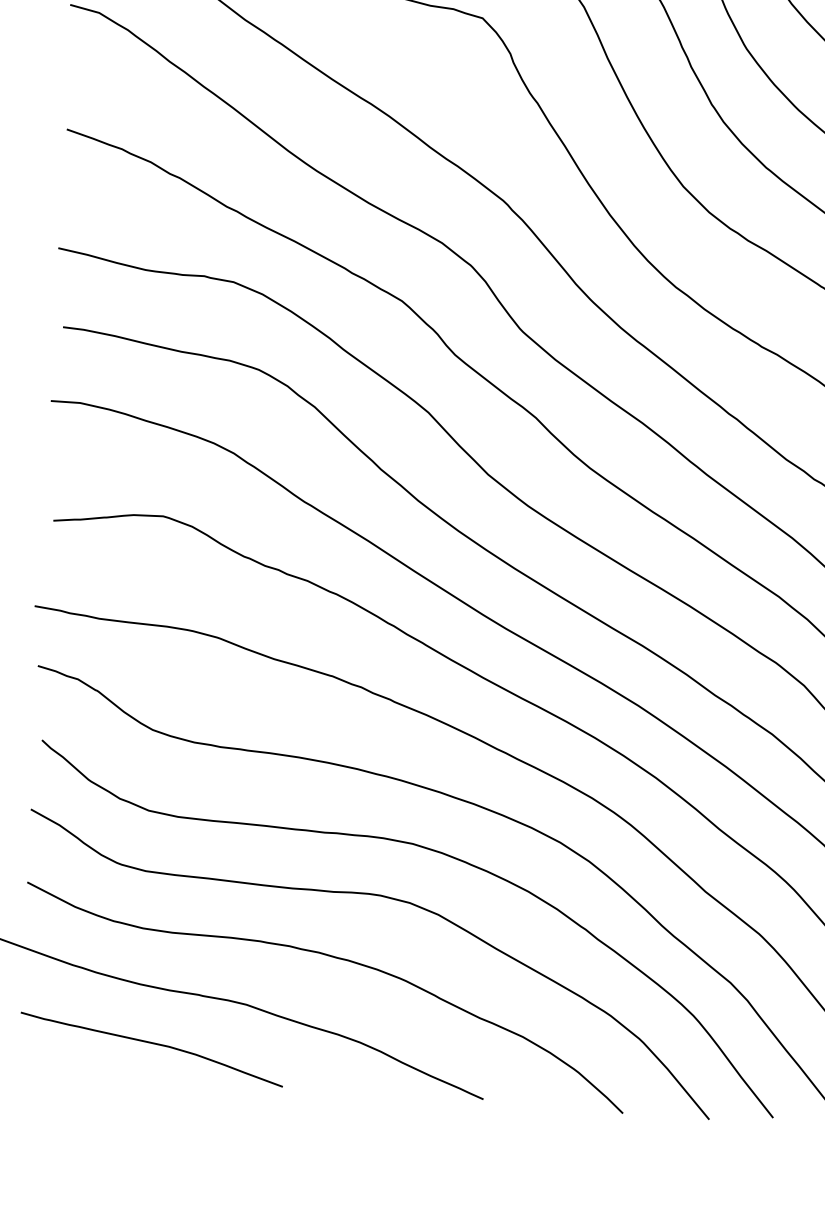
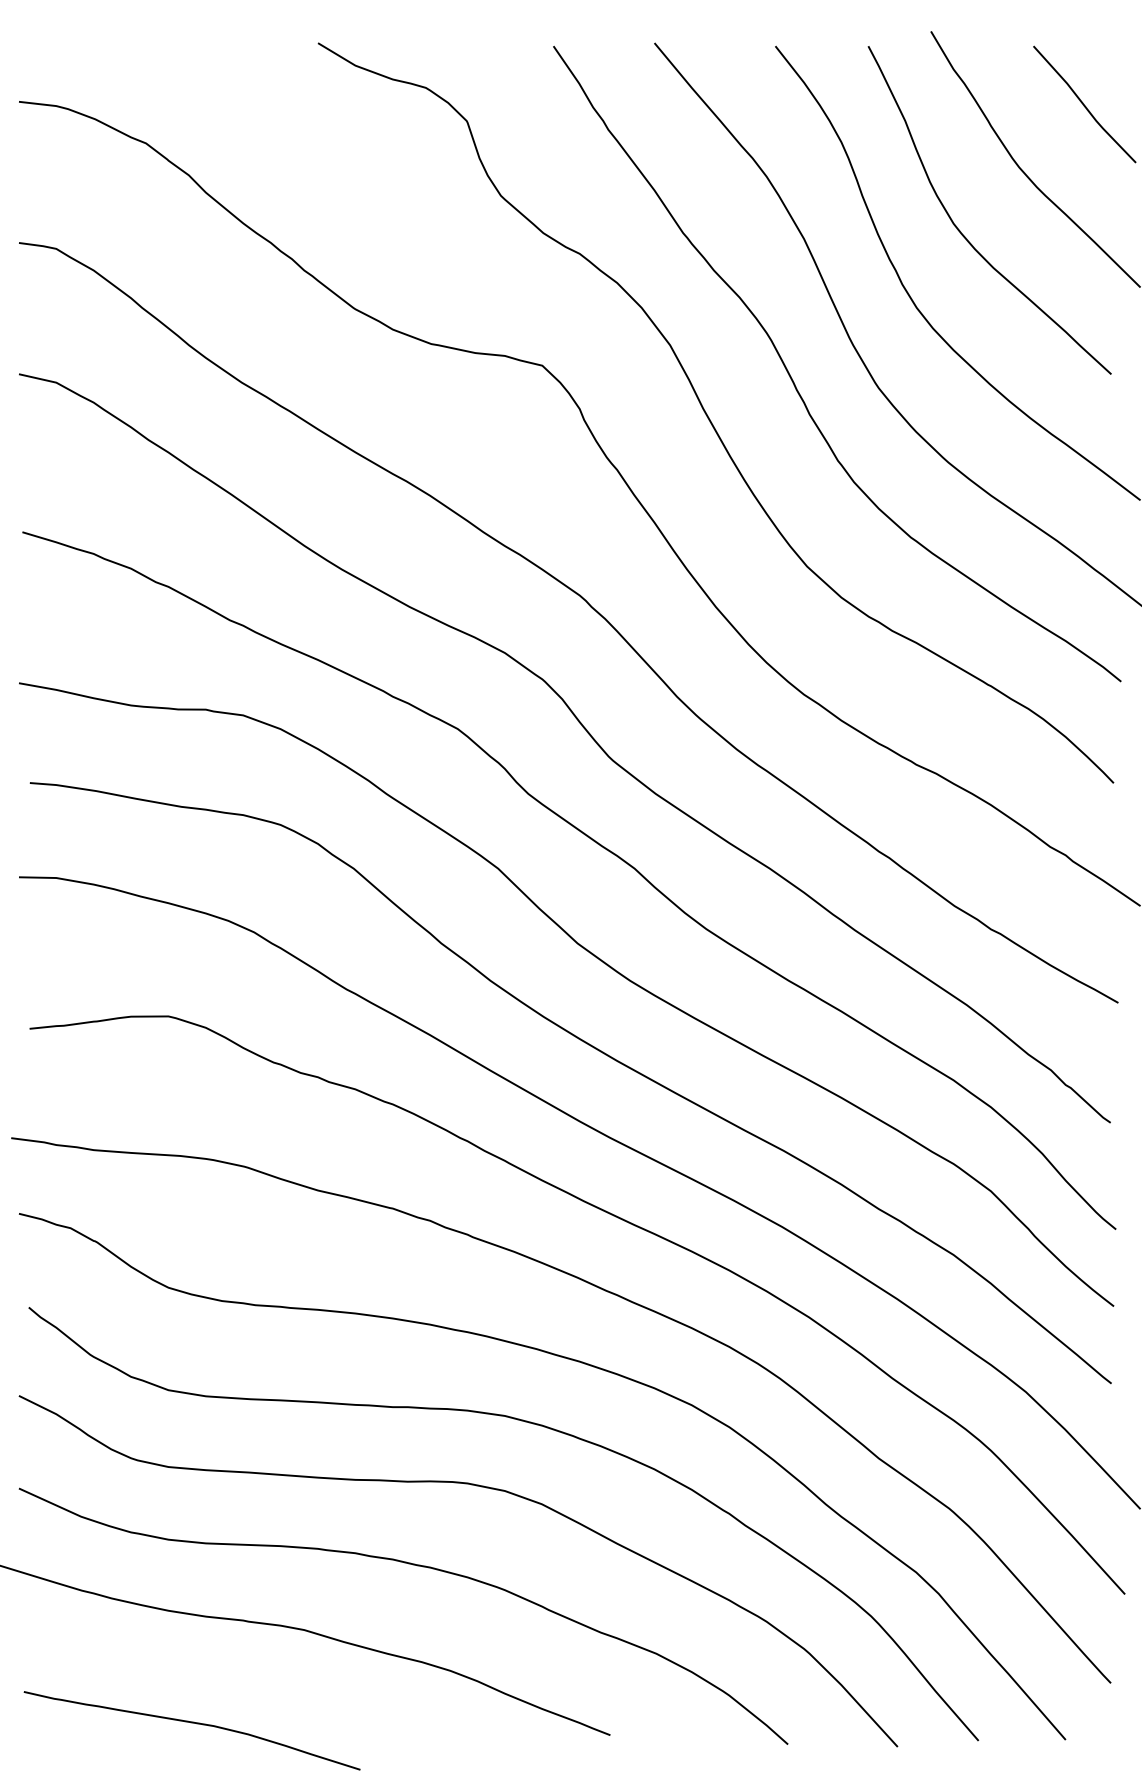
curve: (151, 1043) -> (191, 1723), moved

